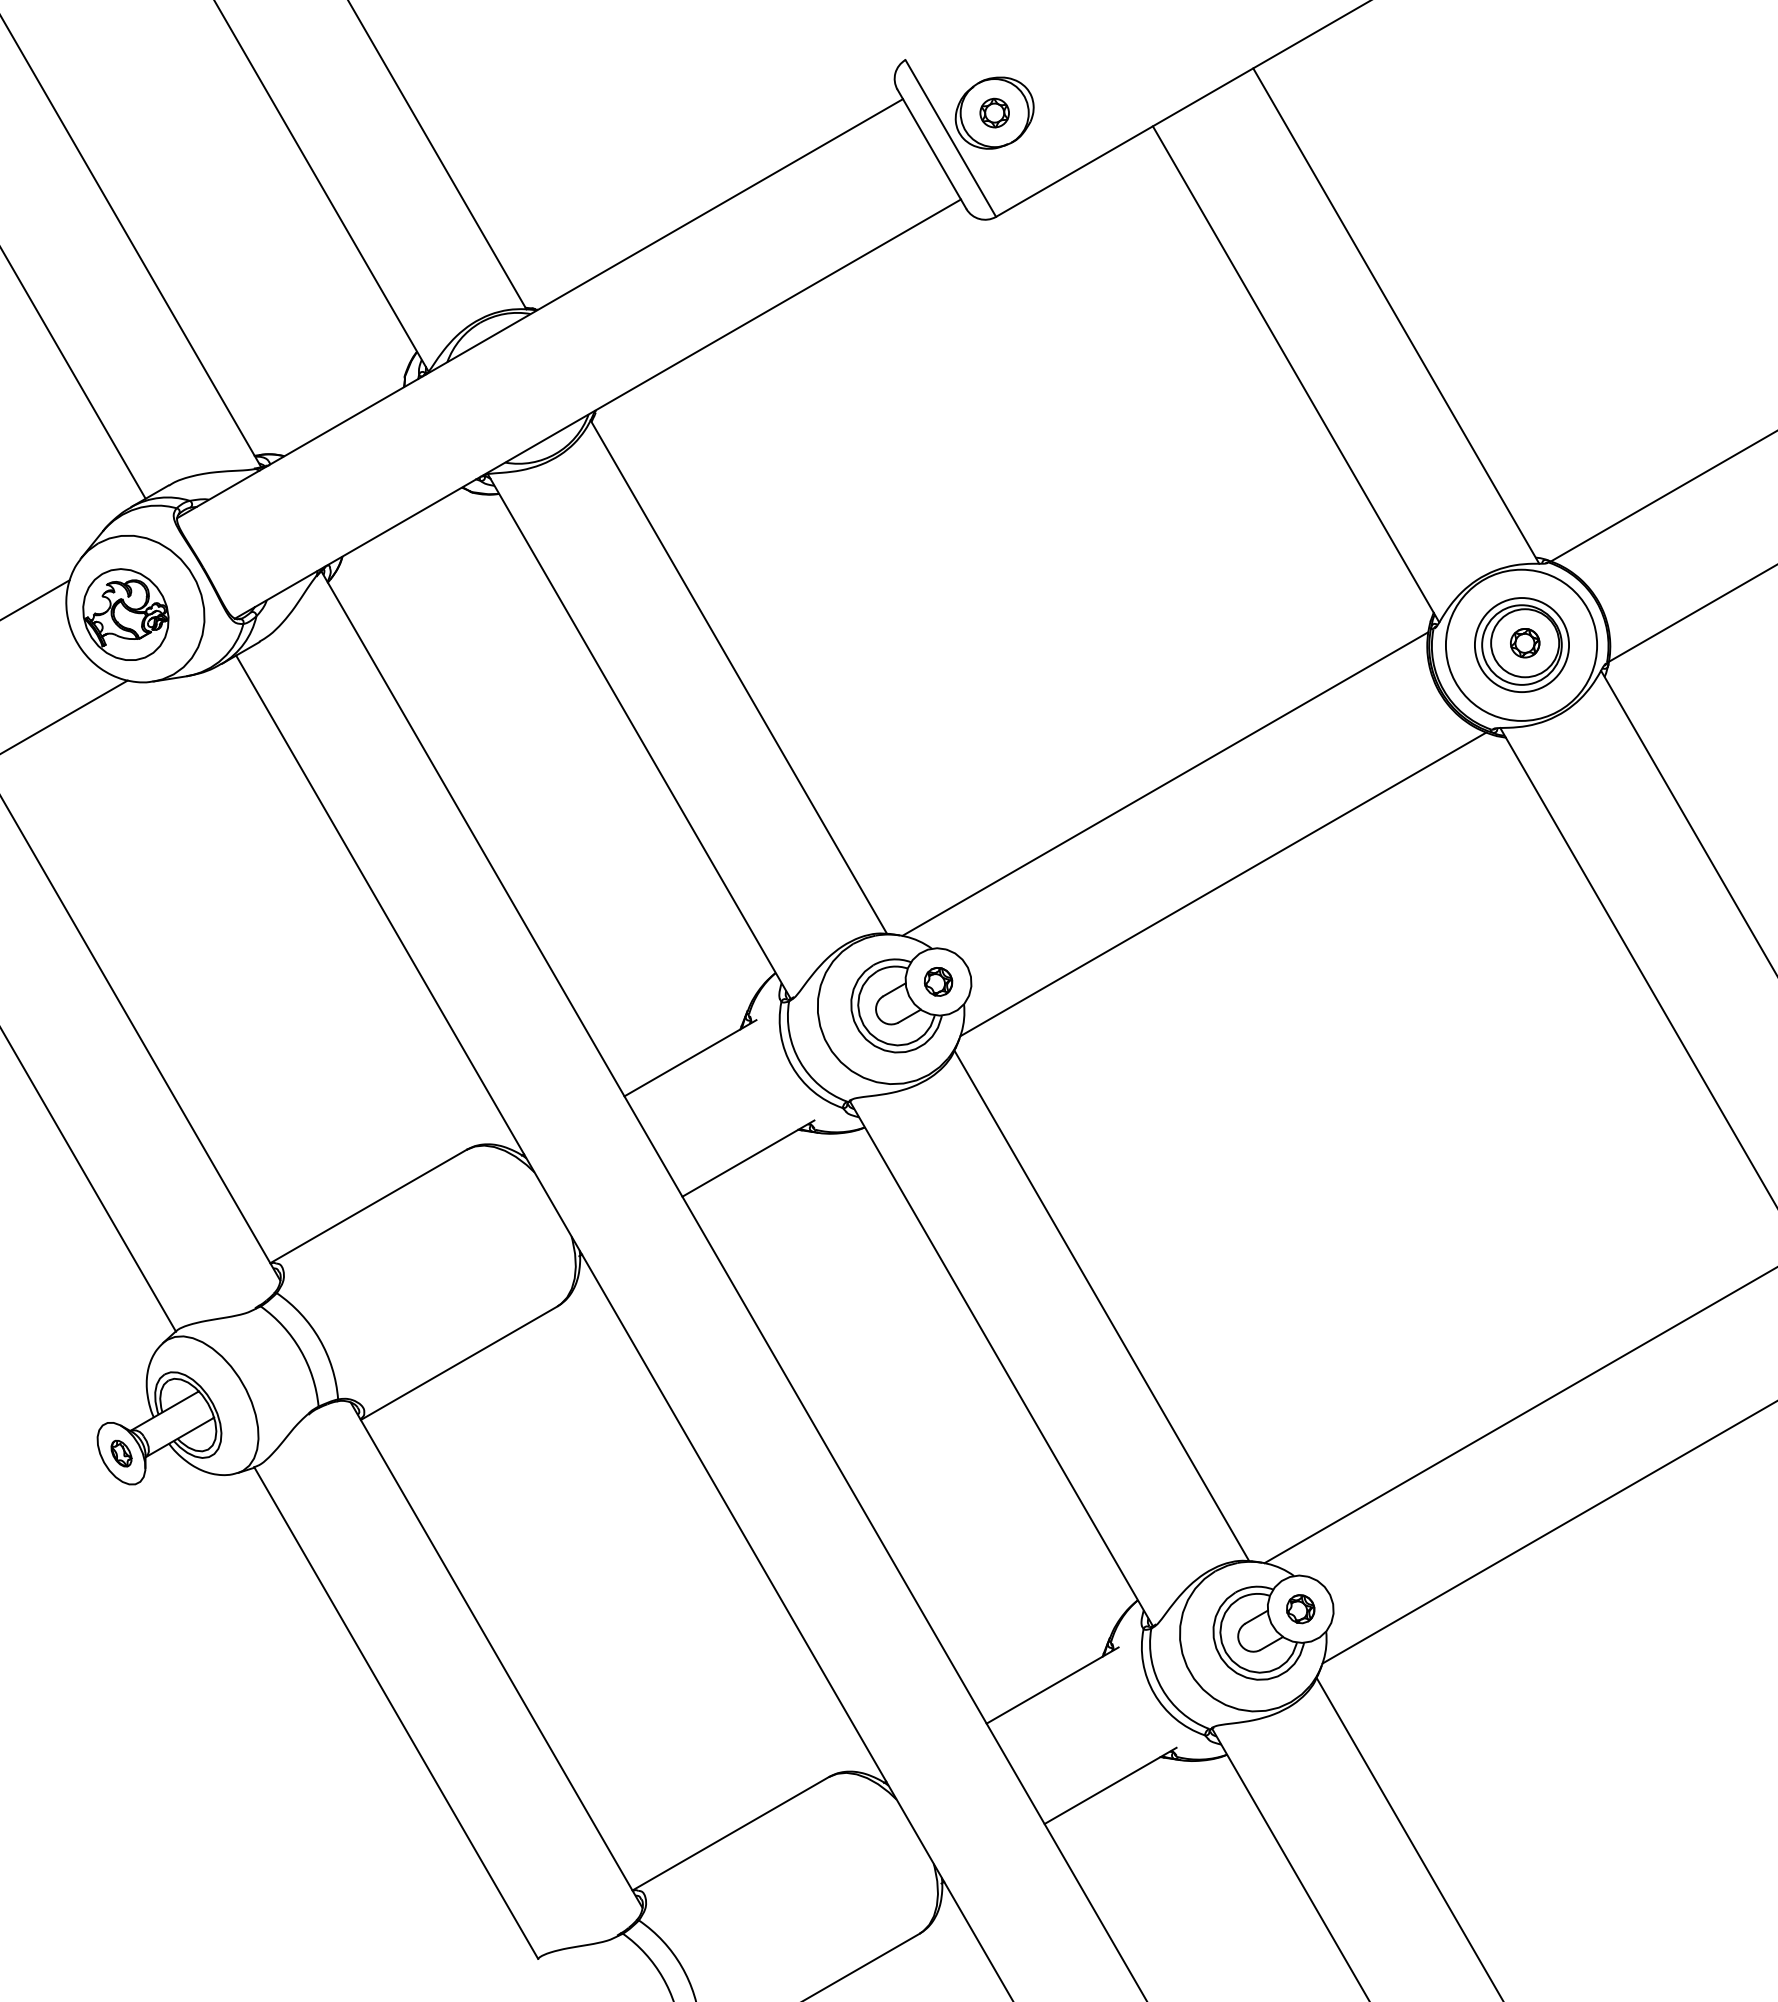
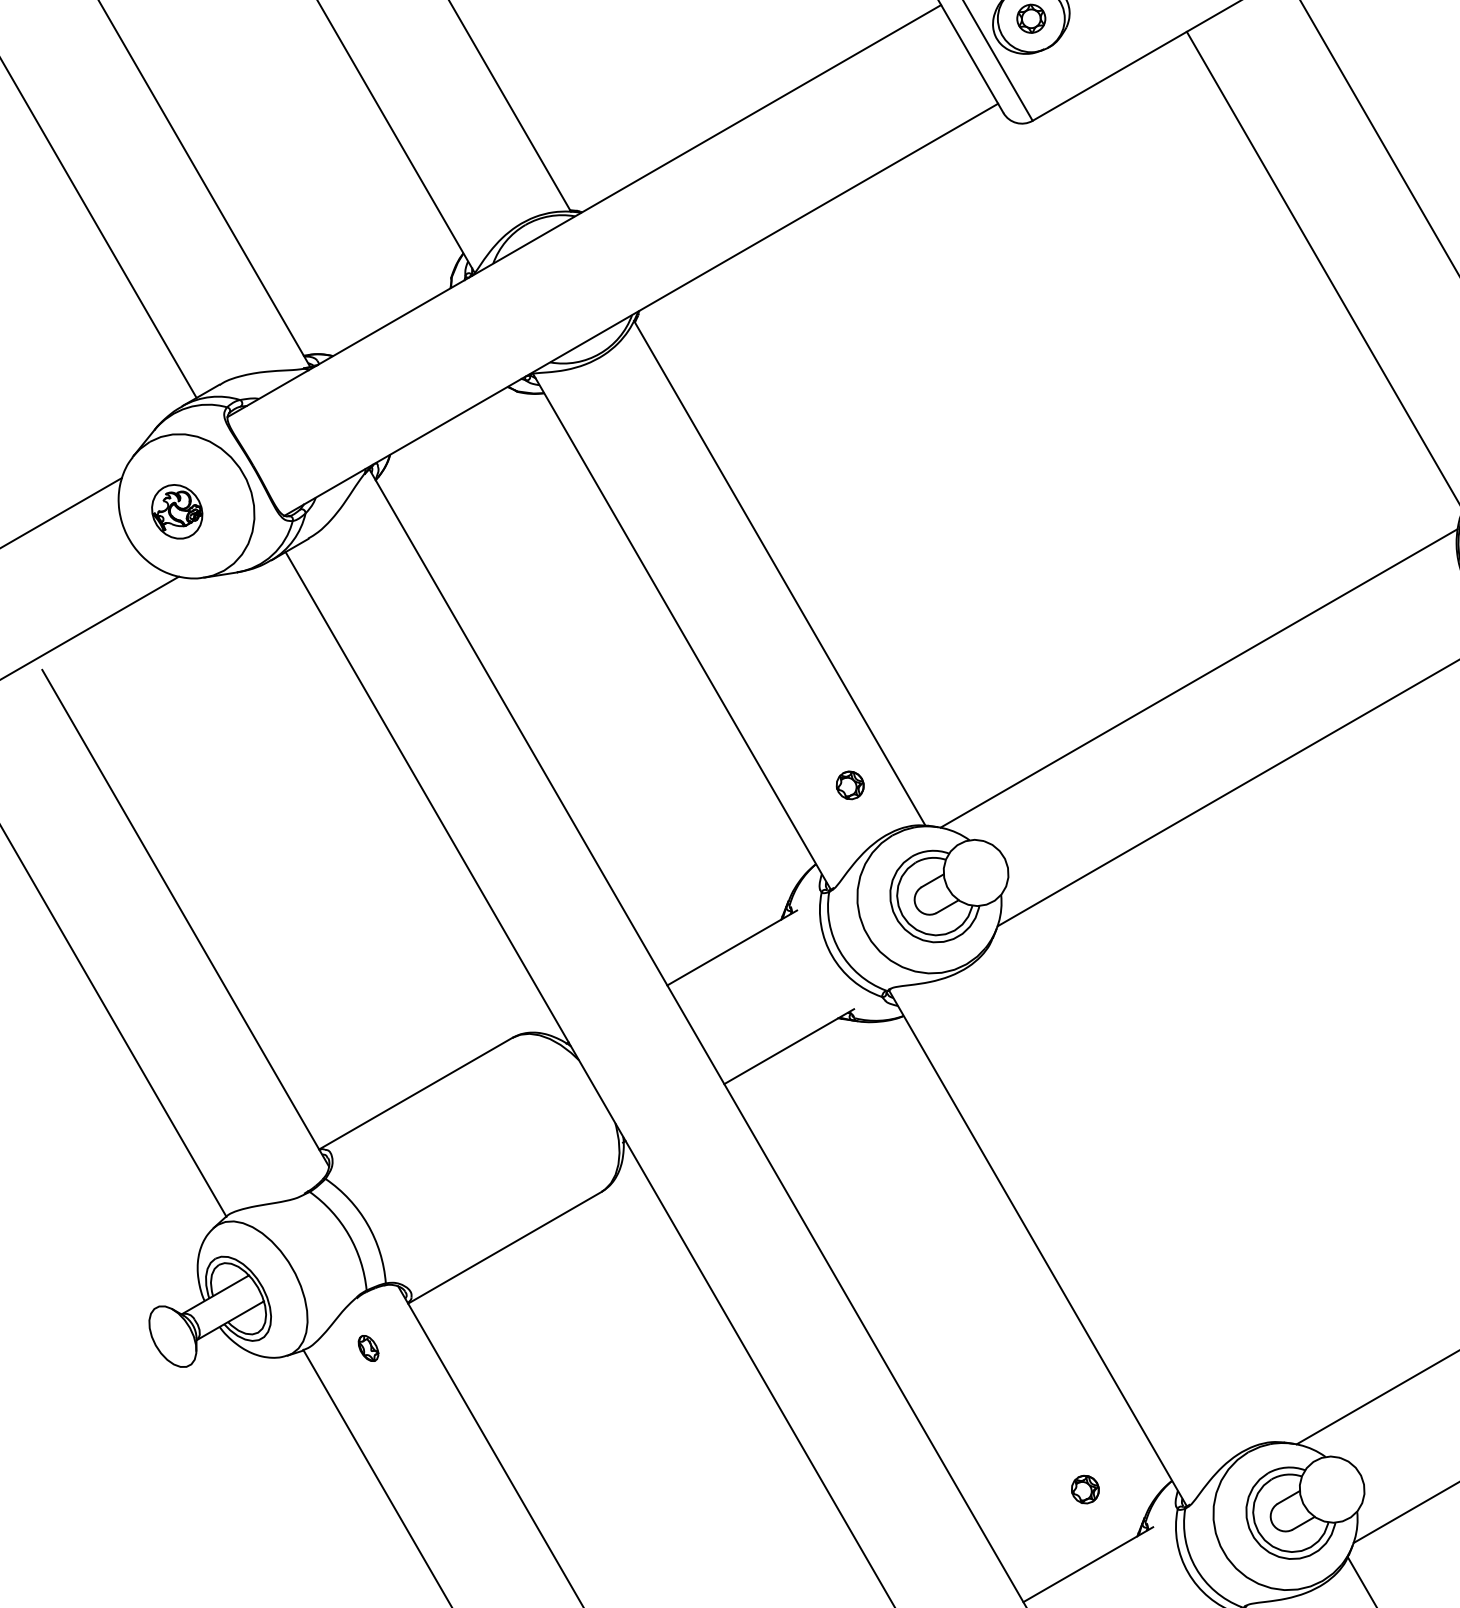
part: (125, 614) -> (176, 511), size x0.6
part: (938, 981) -> (850, 785), moved
line: (1101, 1305) -> (1136, 1191), removed
part: (121, 1453) -> (368, 1348), moved
part: (1300, 1609) -> (1085, 1489), moved

